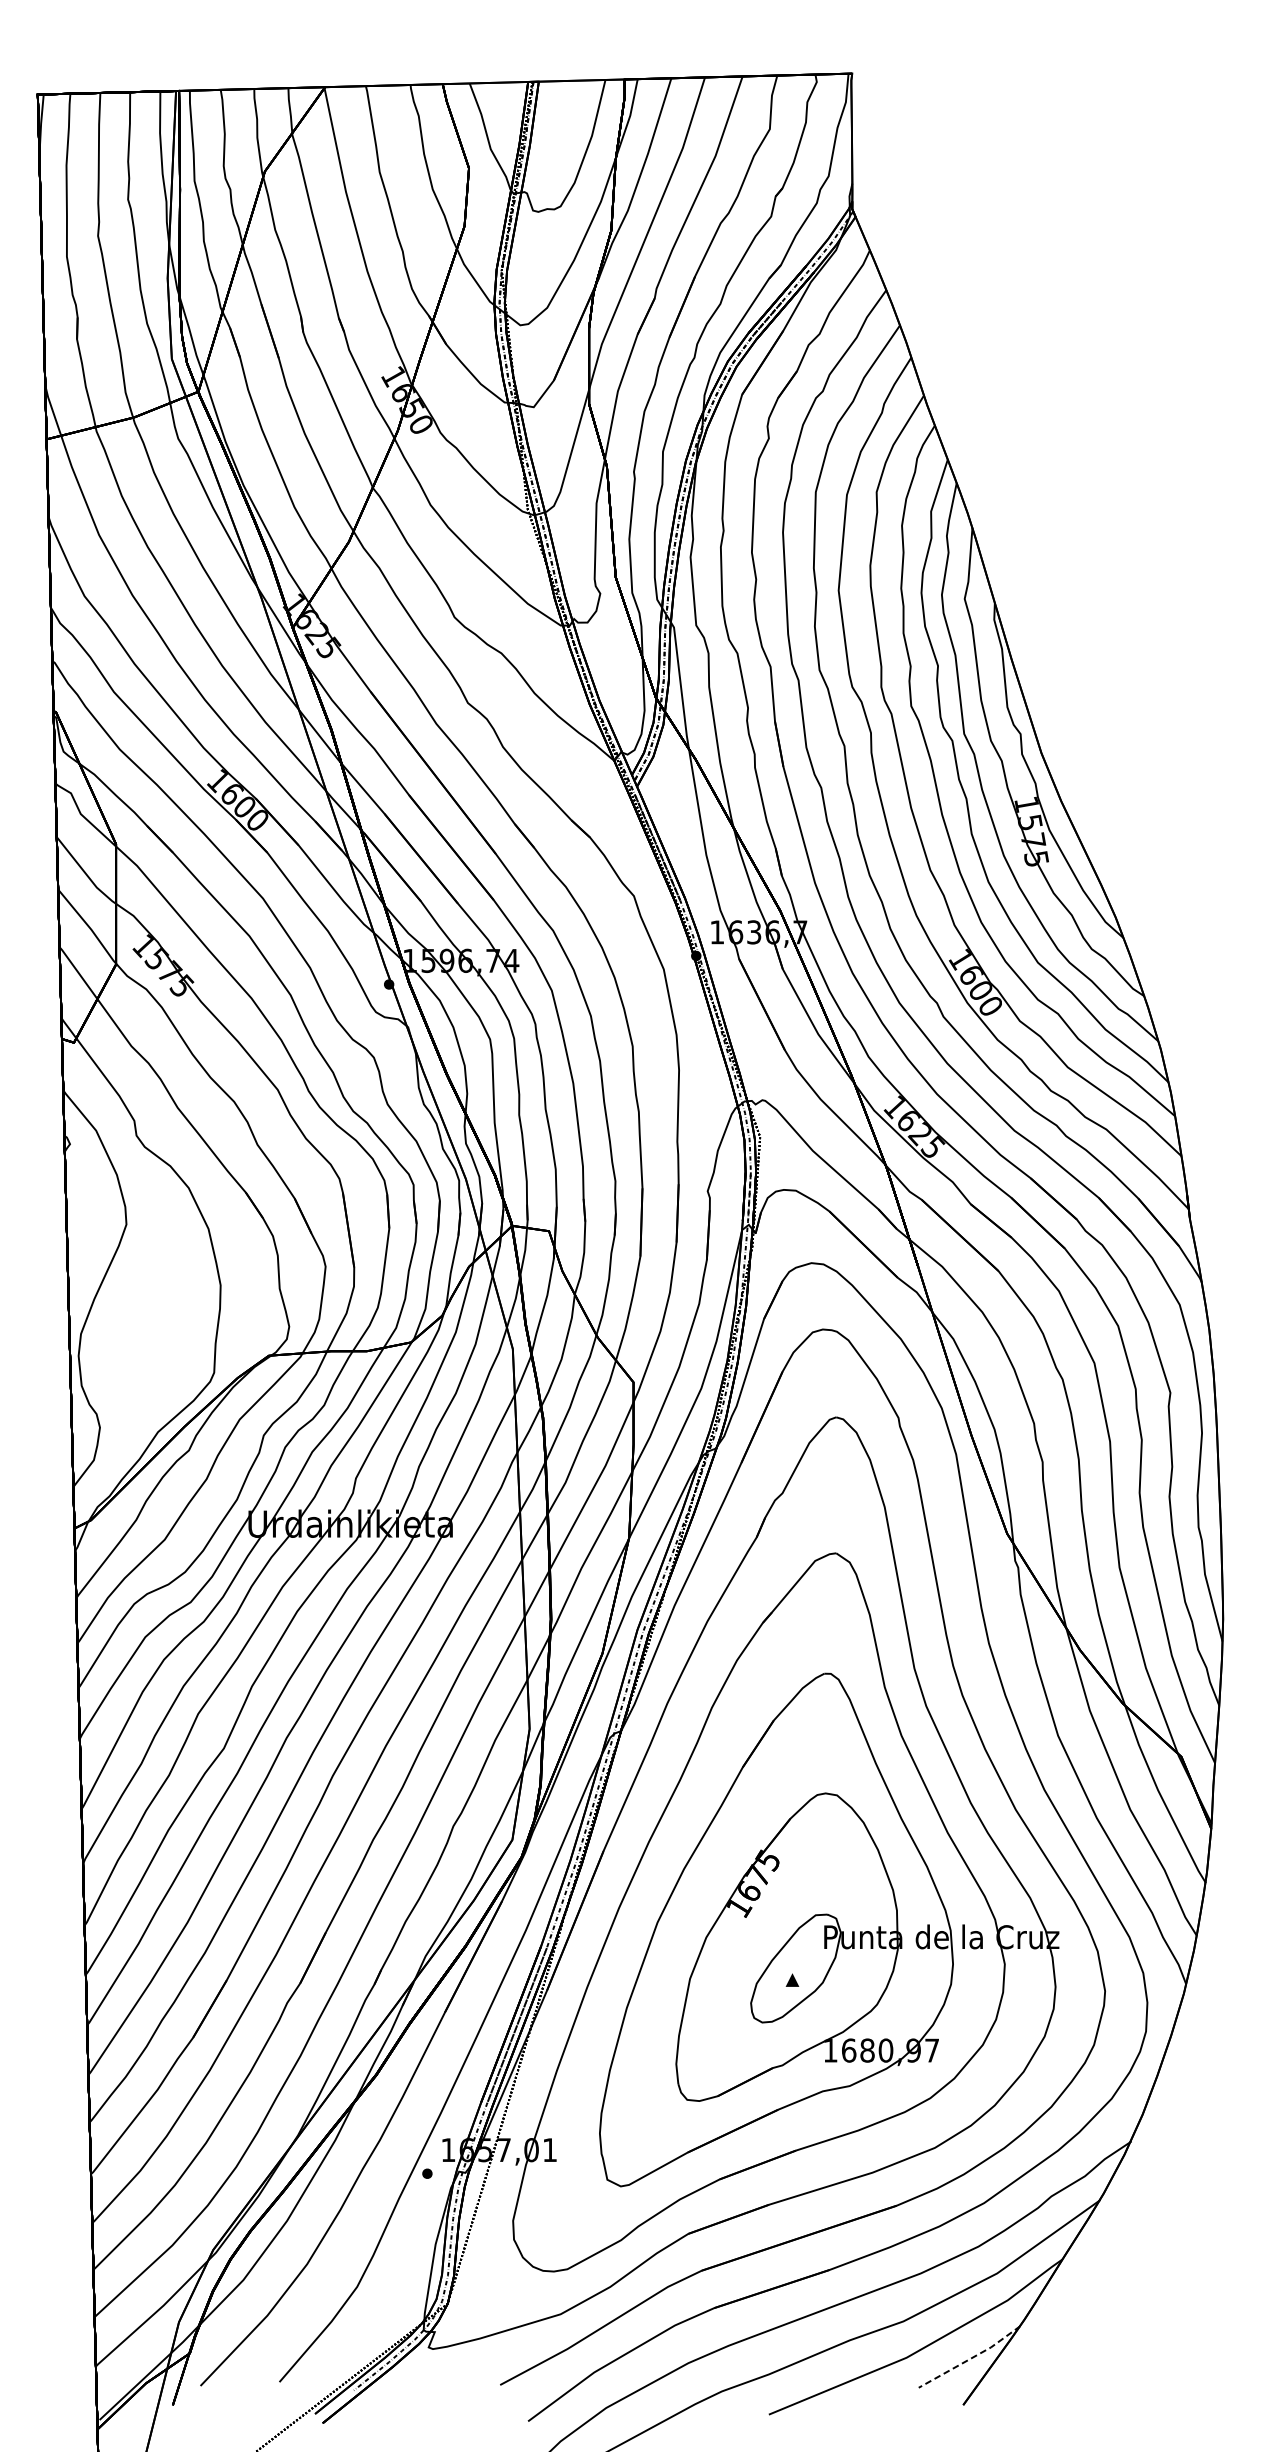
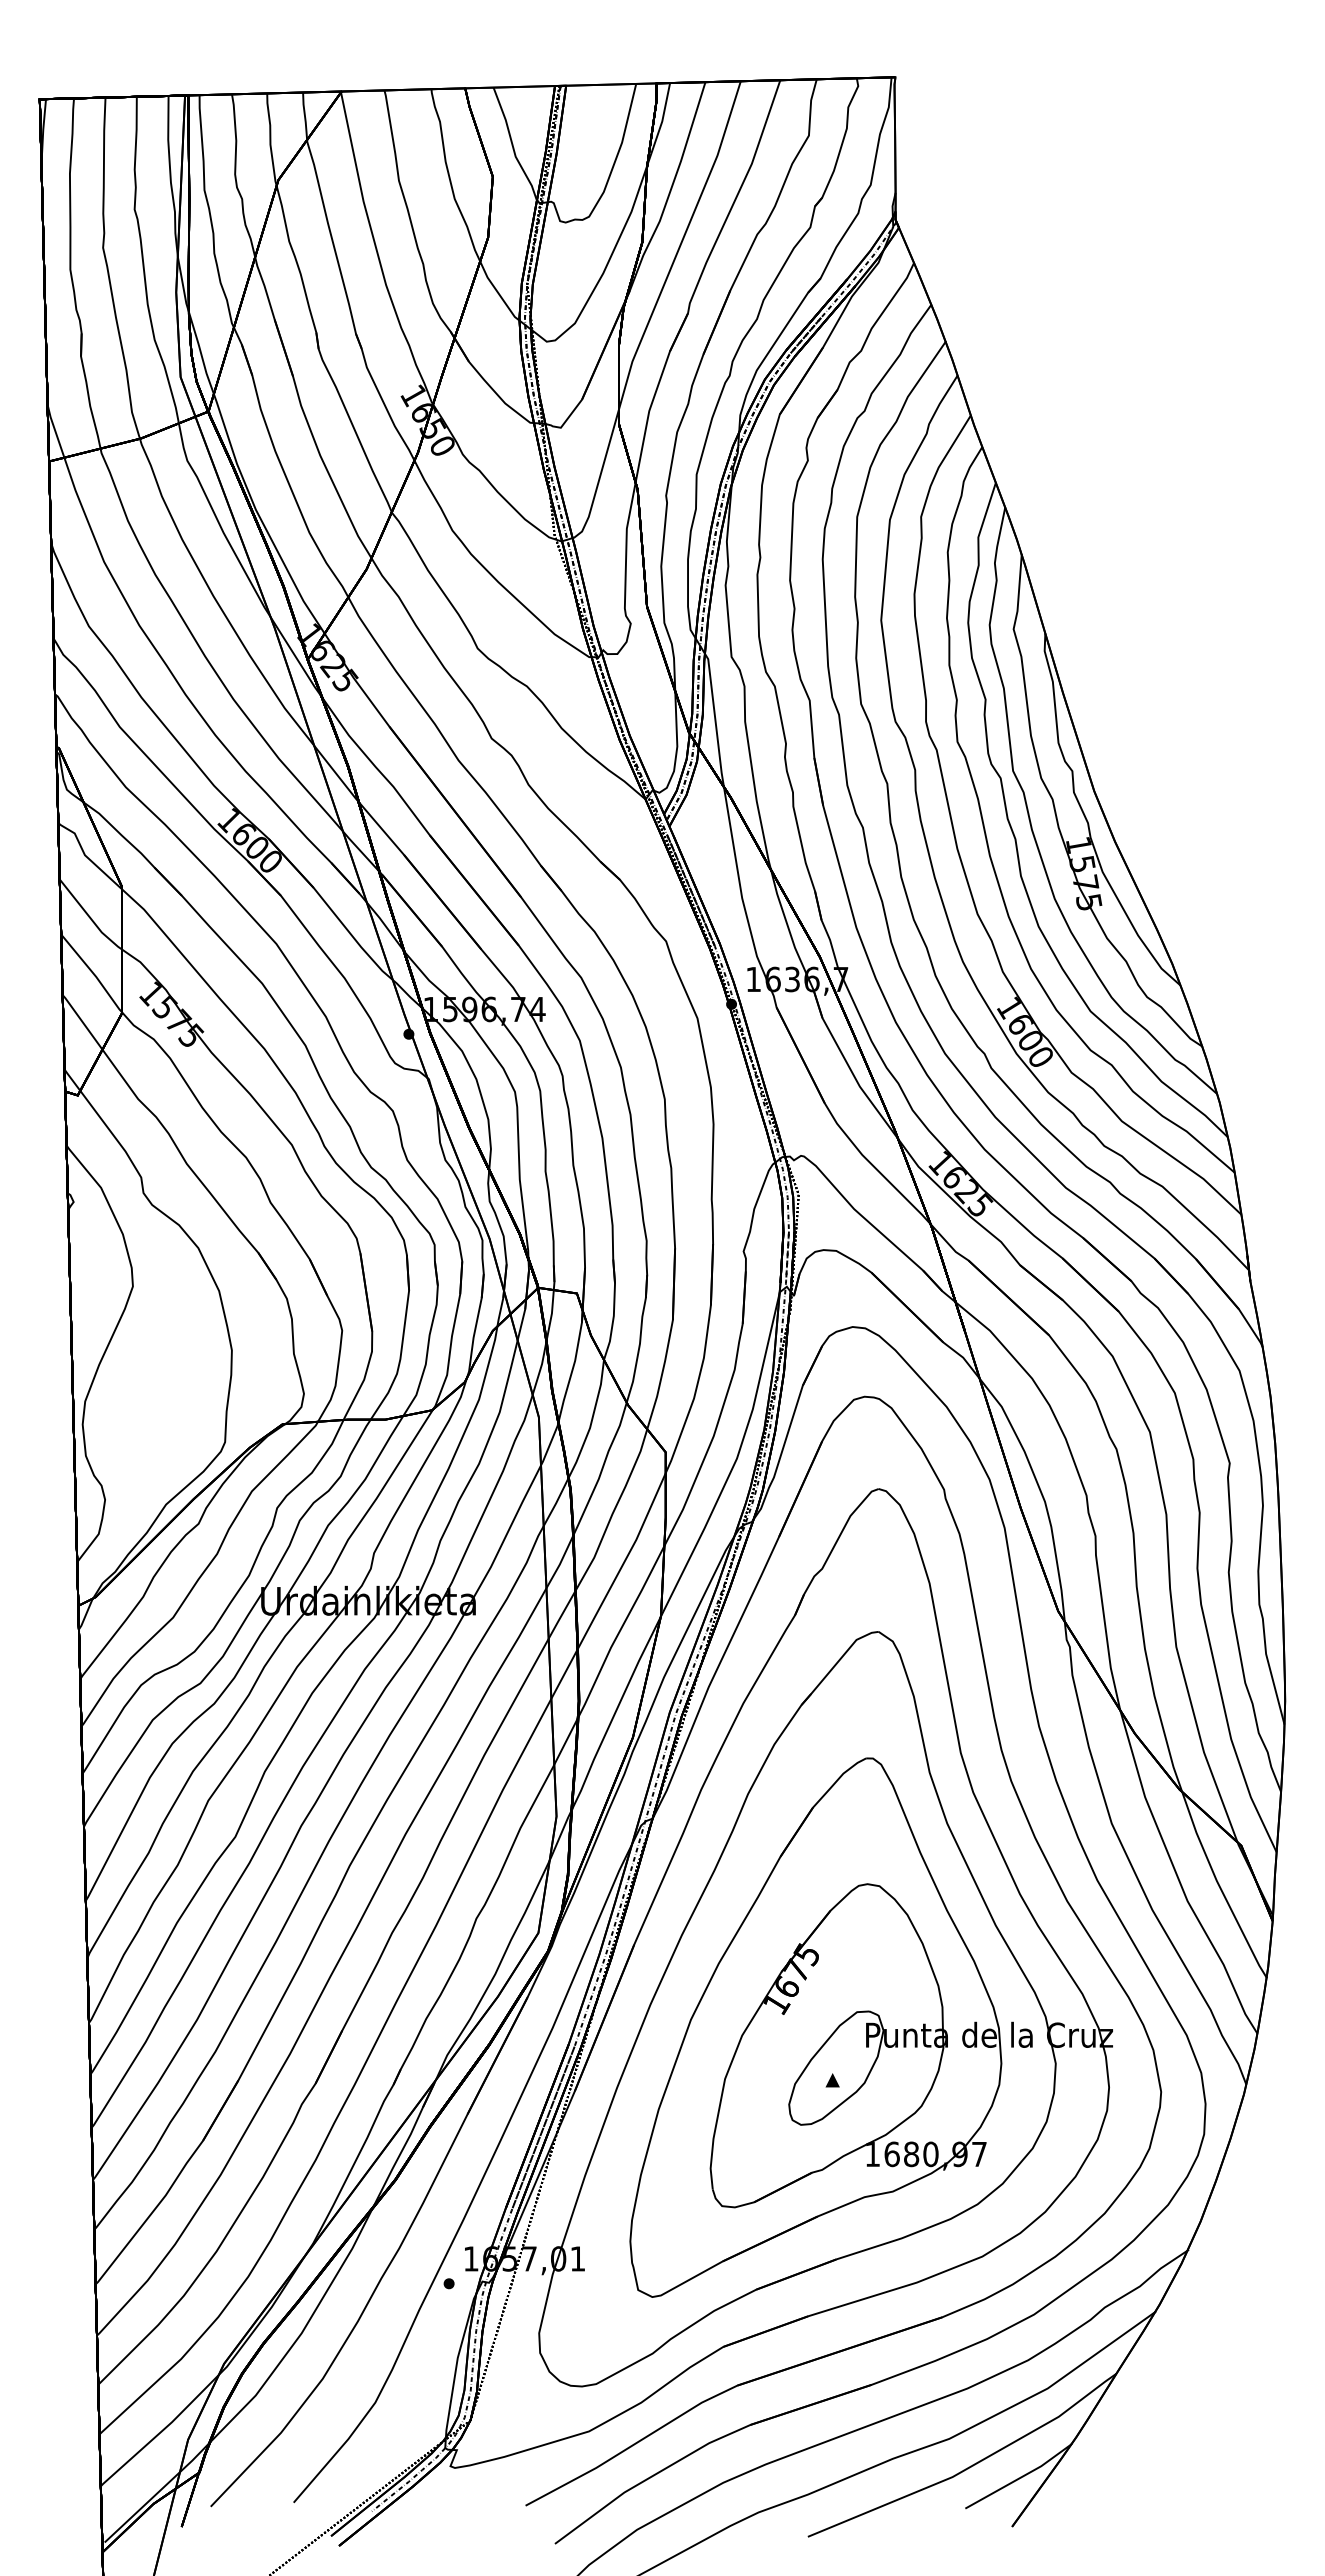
line: (971, 2358) -> (1020, 2477), dashed -> solid

